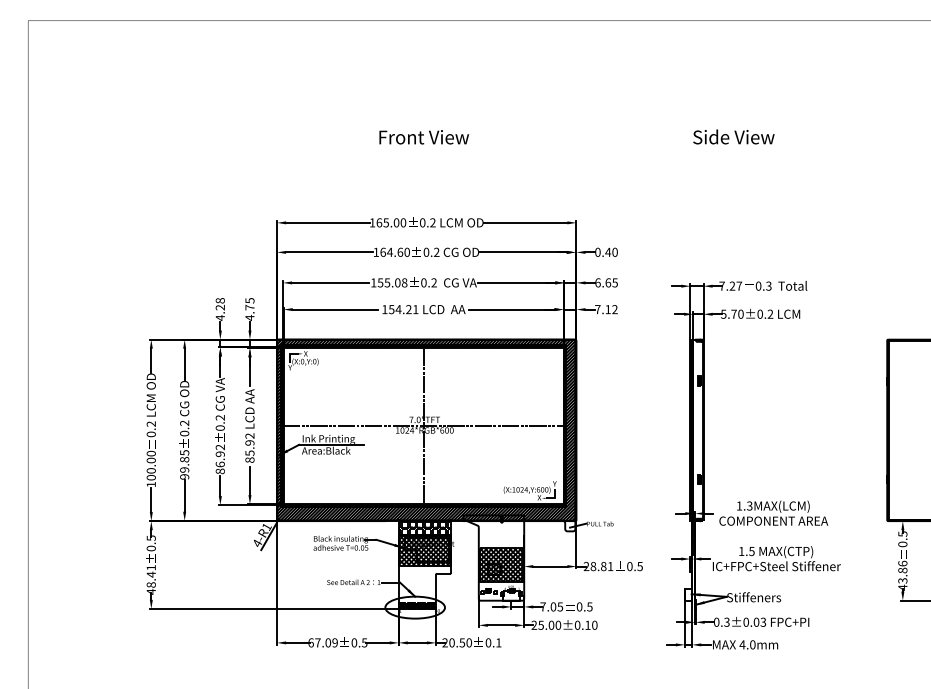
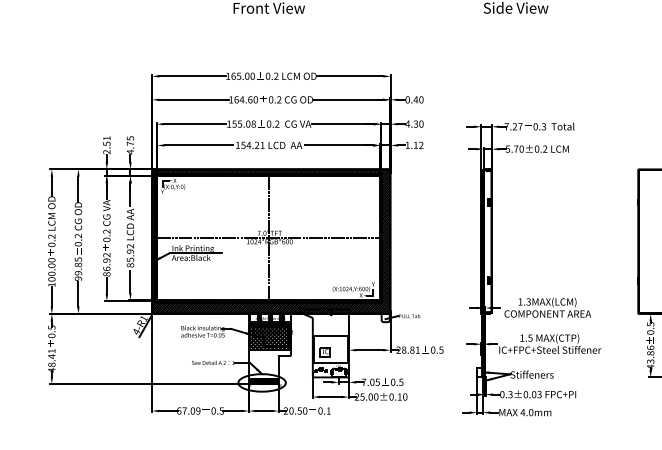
text: (605, 282) -> (413, 123), 6.65 -> 4.30
text: (219, 309) -> (106, 145), 4.28 -> 2.51
text: (597, 309) -> (407, 145), 7.12 -> 1.12
hatch: (501, 565) -> (330, 349), removed

